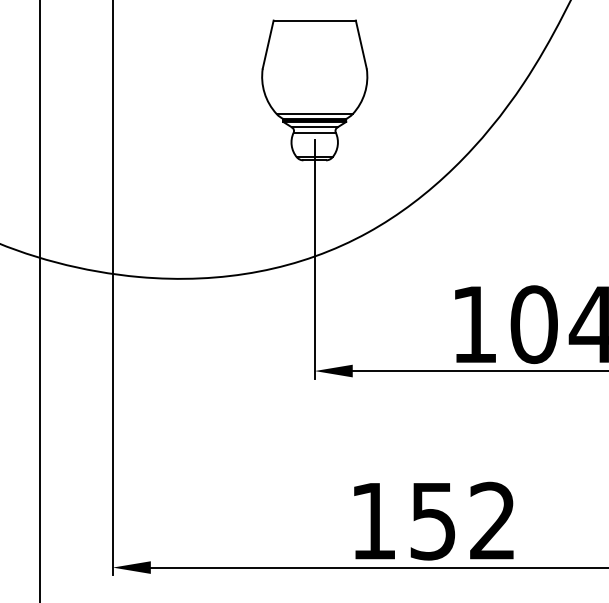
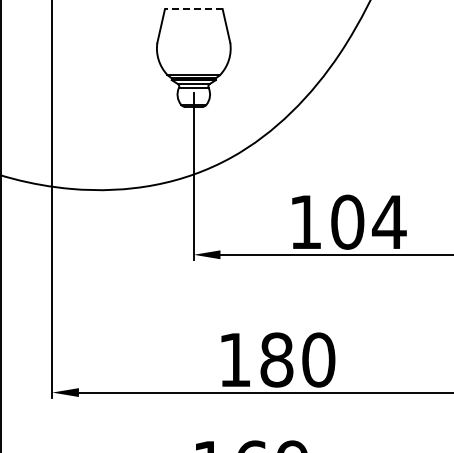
line: (314, 21) -> (193, 9), solid -> dashed
text: (462, 520) -> (297, 359), 152 -> 180

